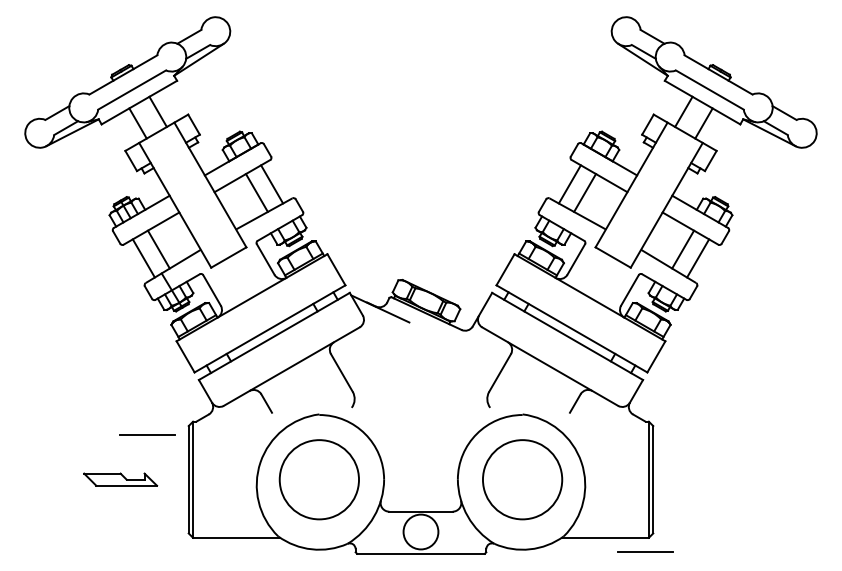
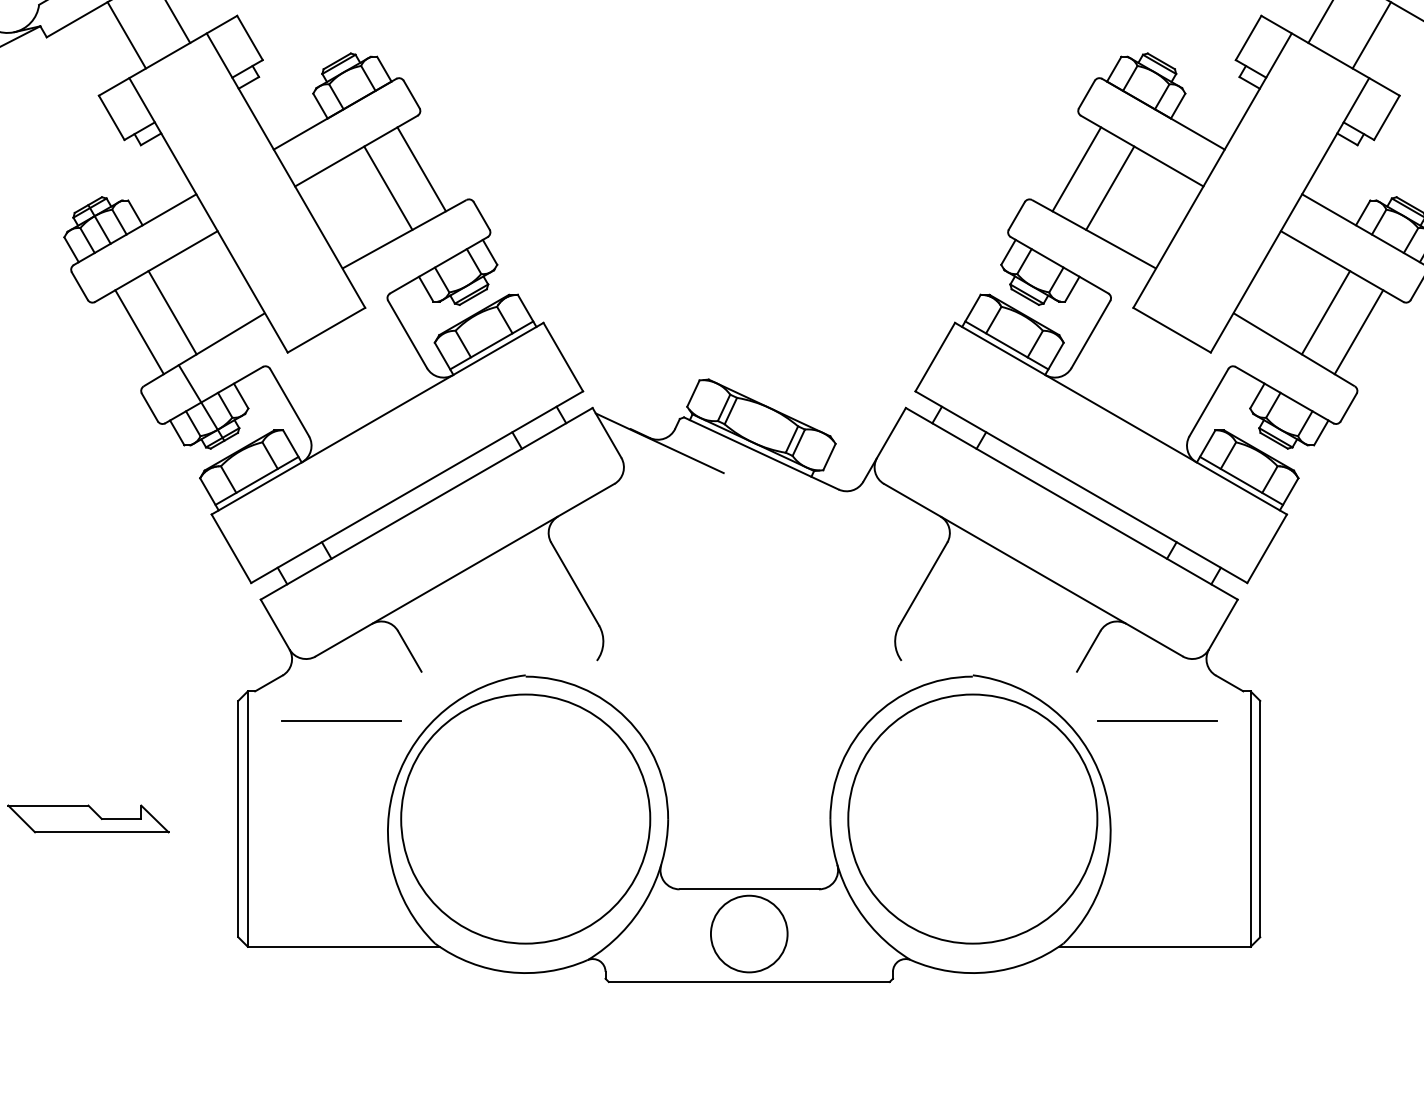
line: (147, 434) -> (341, 719), moved
circle: (318, 479) -> (523, 818), size x1.43
circle: (522, 479) -> (972, 818), size x1.43
line: (645, 551) -> (1157, 719), moved

